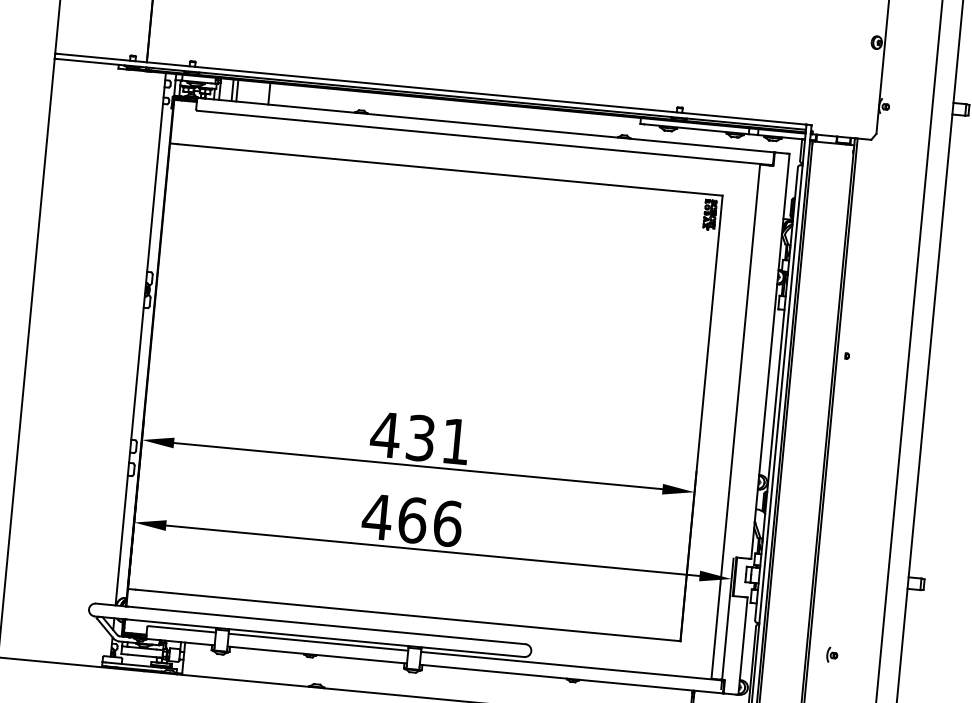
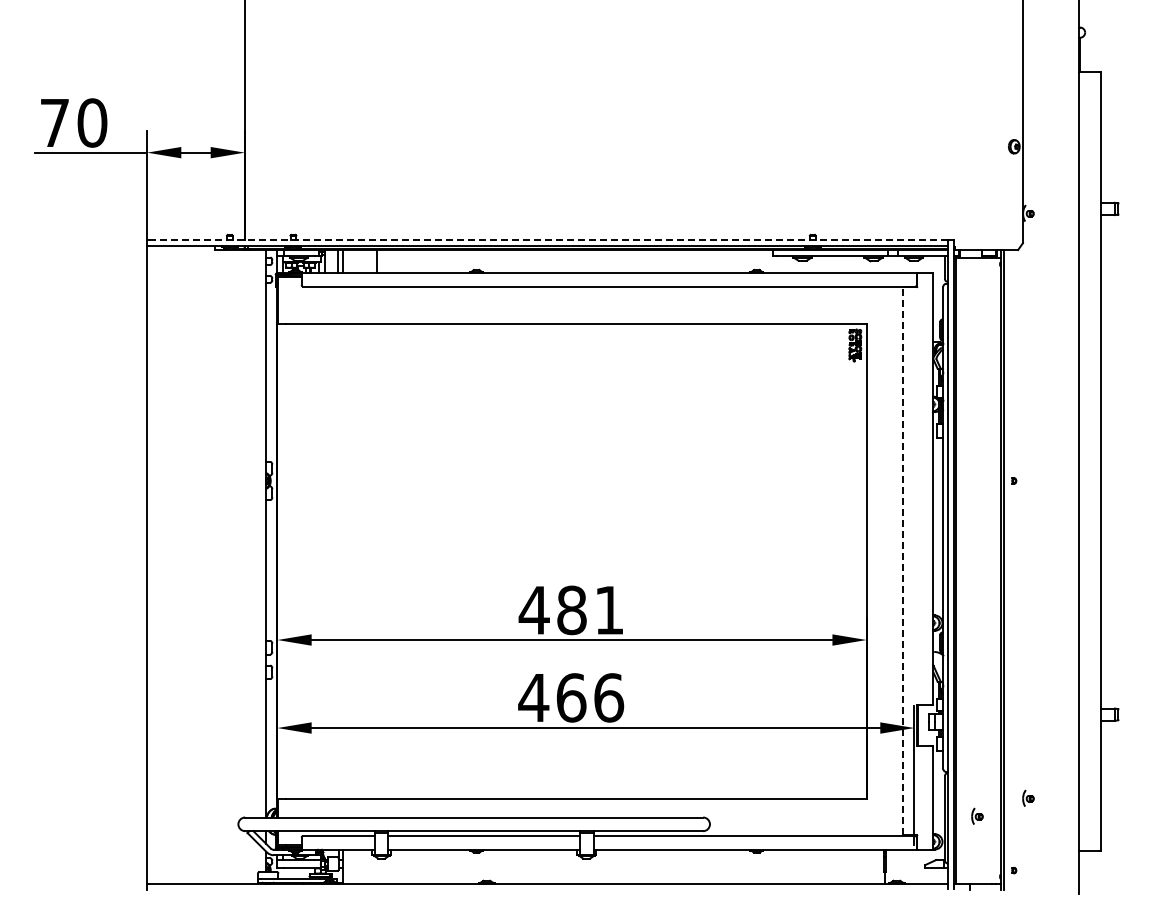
line: (431, 89) -> (548, 240), solid -> dashed
line: (736, 420) -> (903, 560), solid -> dashed
text: (420, 438) -> (571, 610), 431 -> 481
part: (783, 666) -> (977, 815), added

